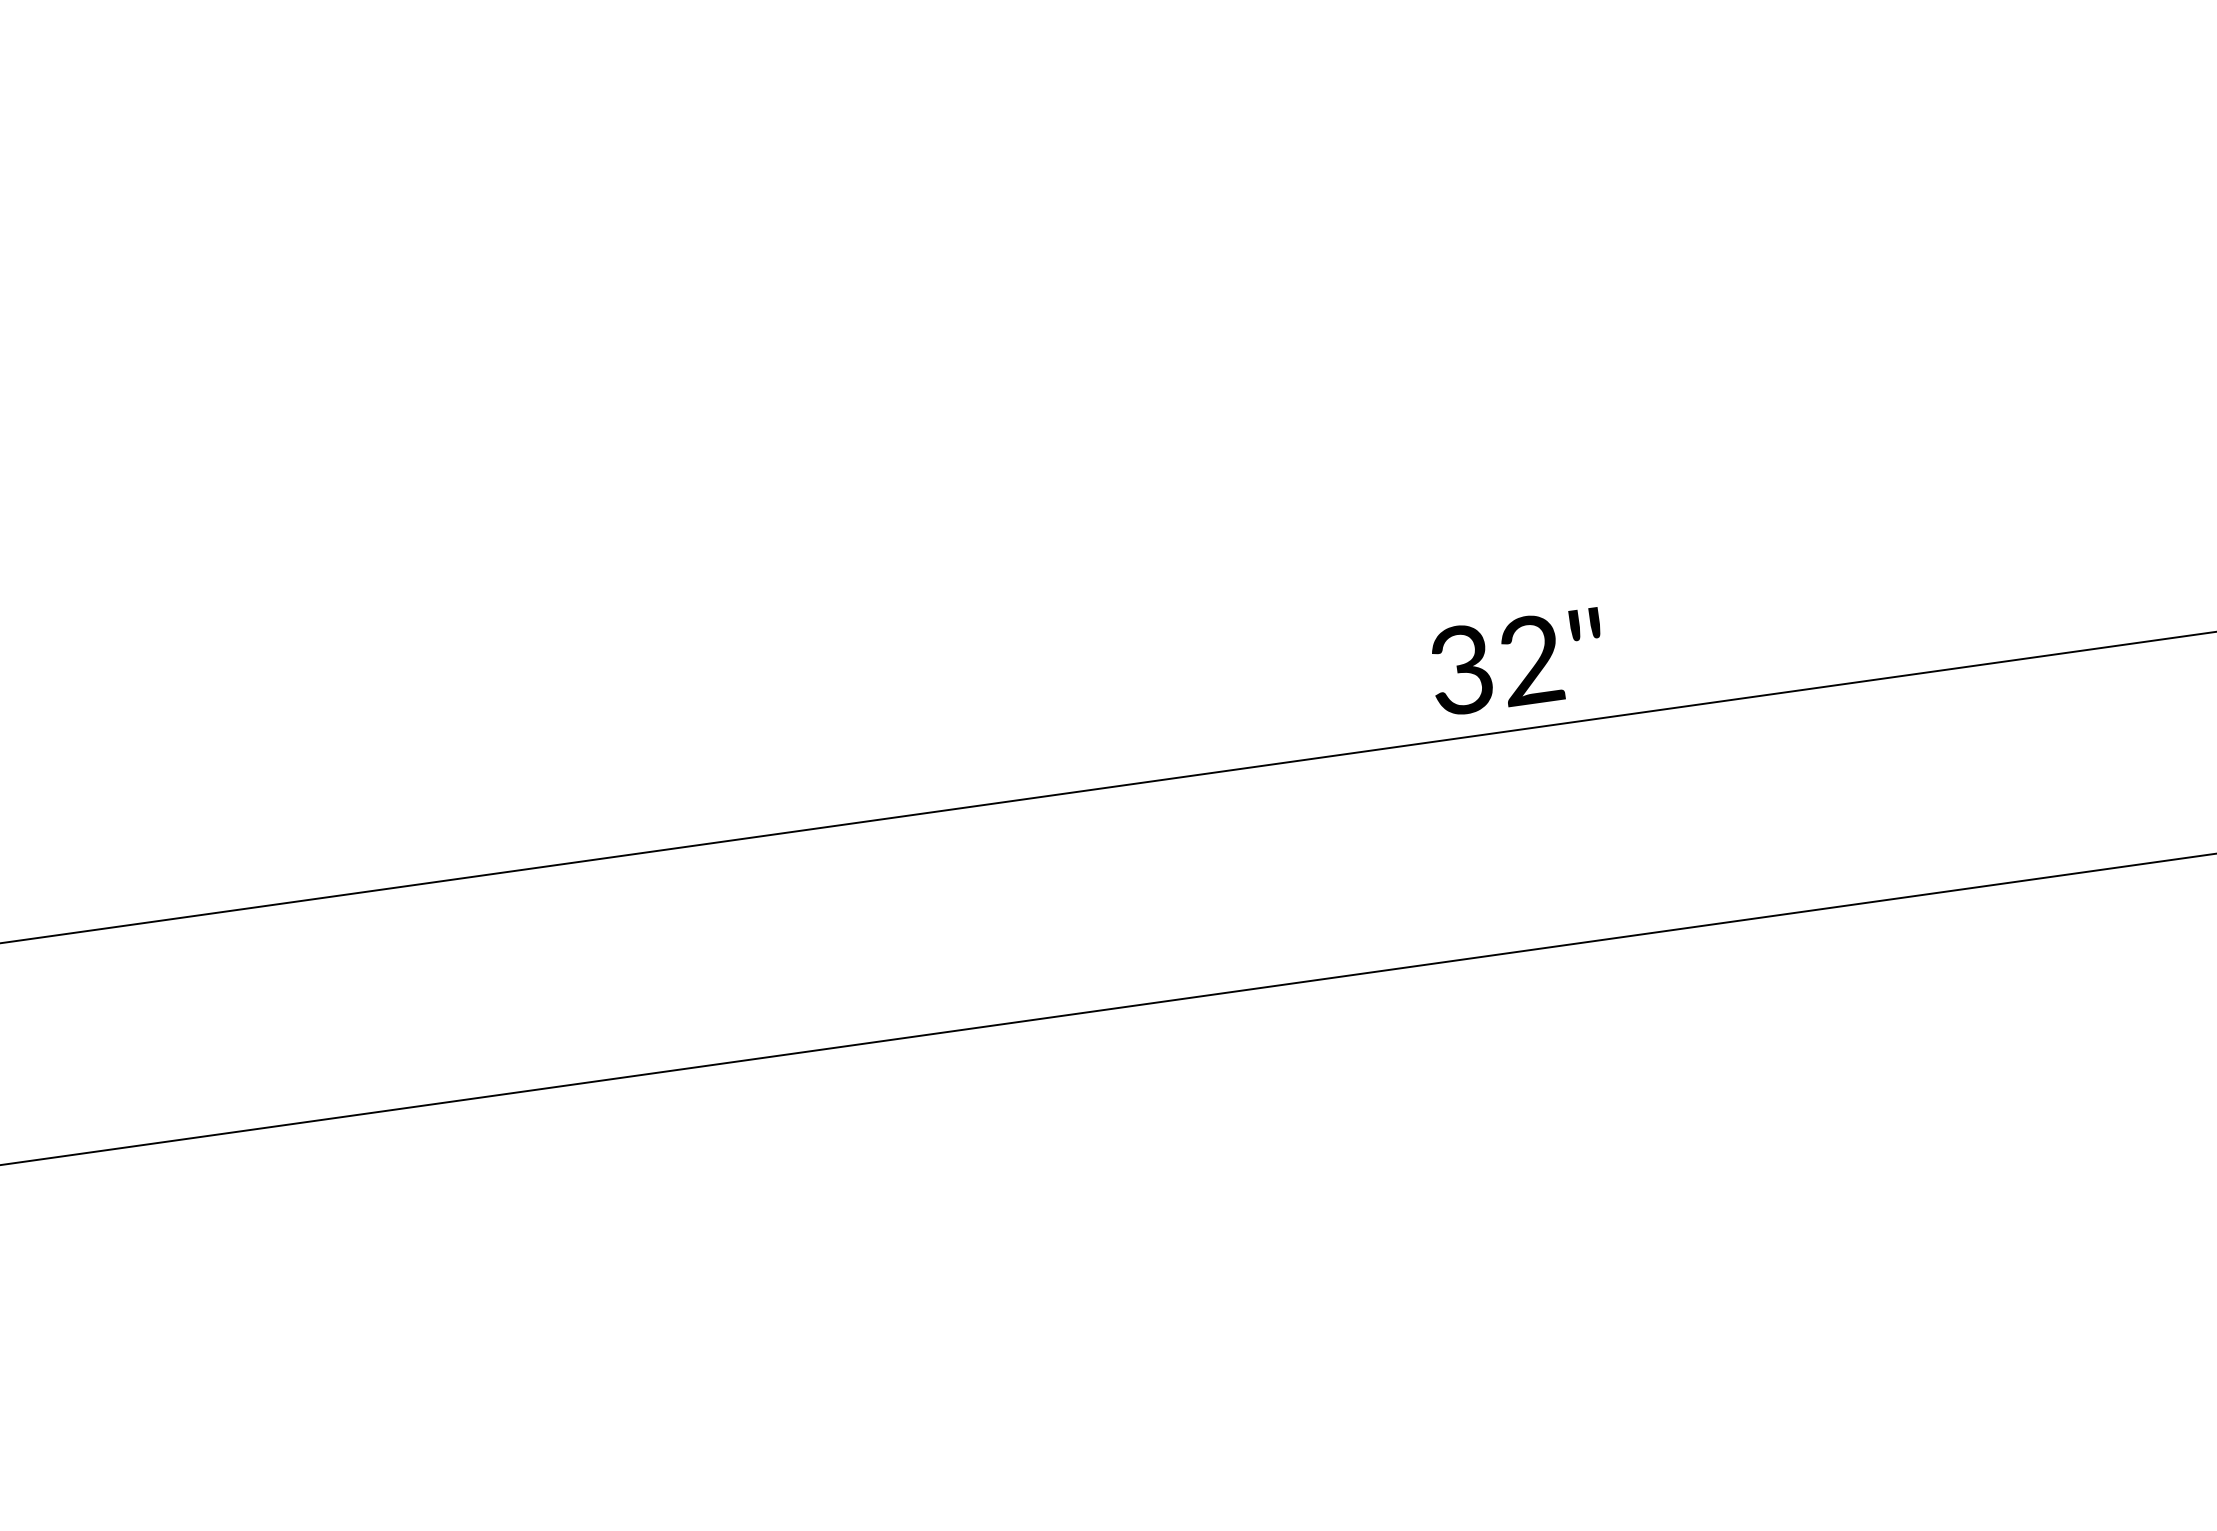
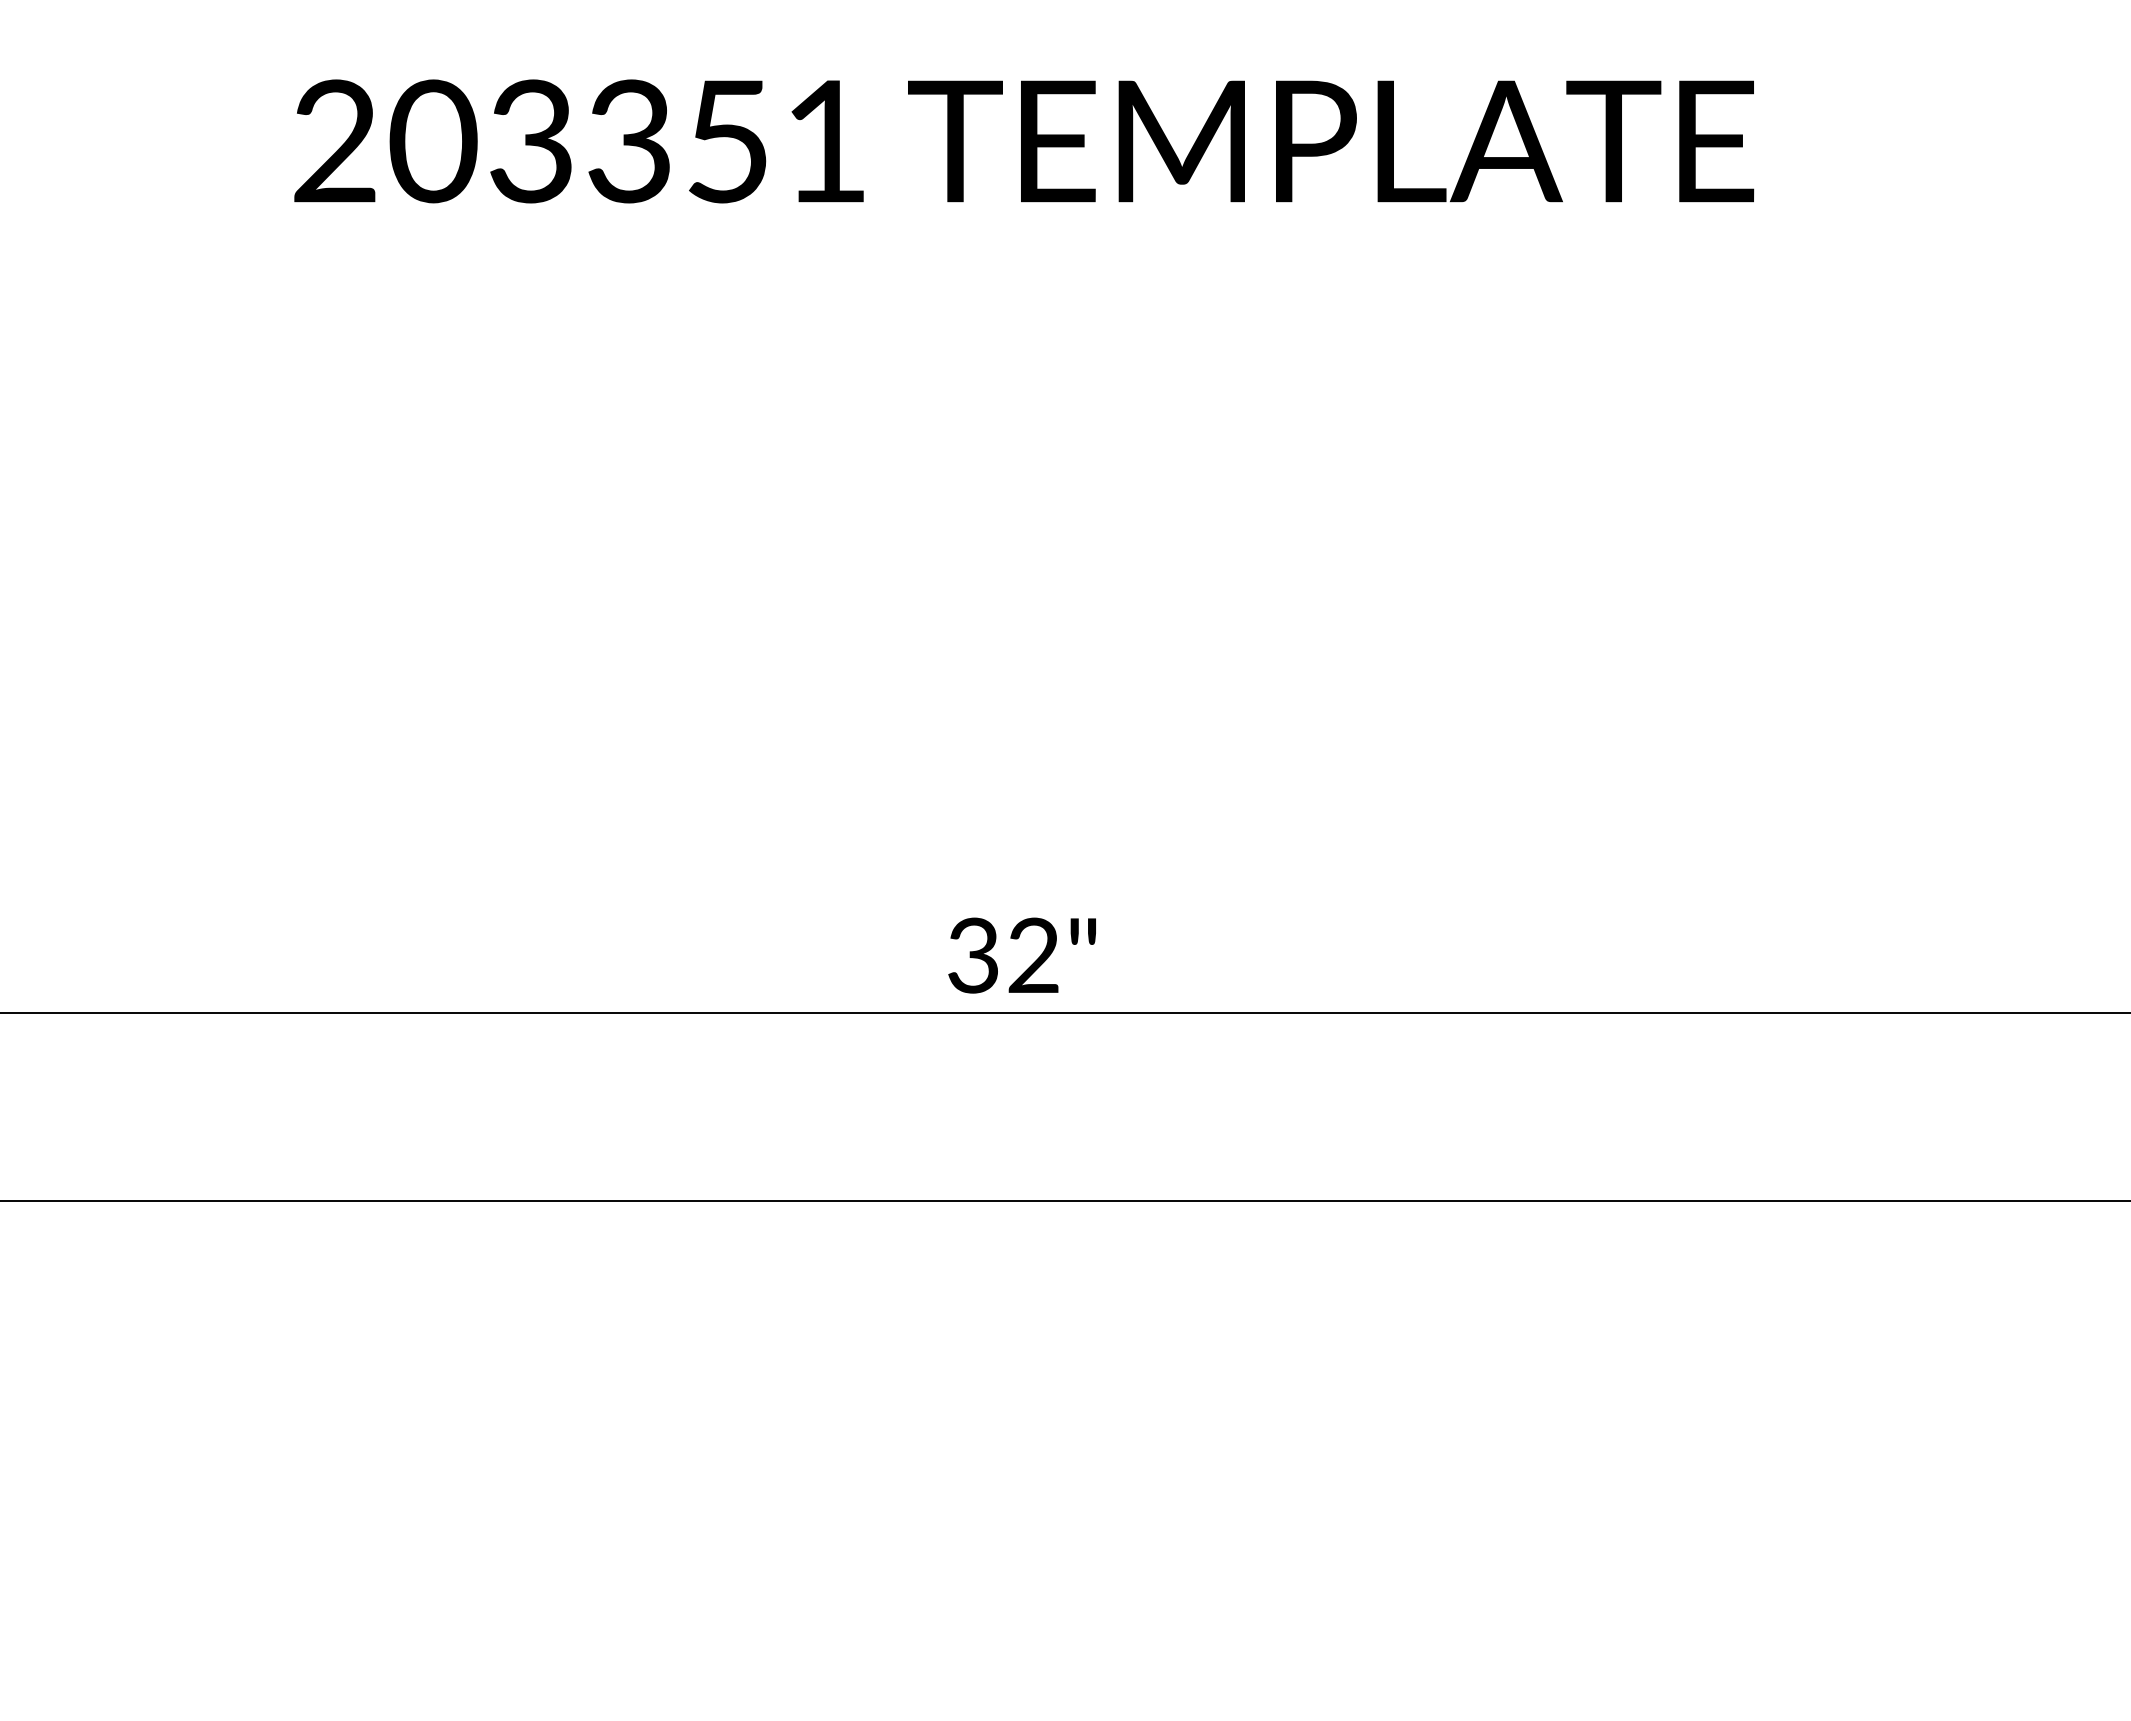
text: (1517, 662) -> (1021, 955), moved

